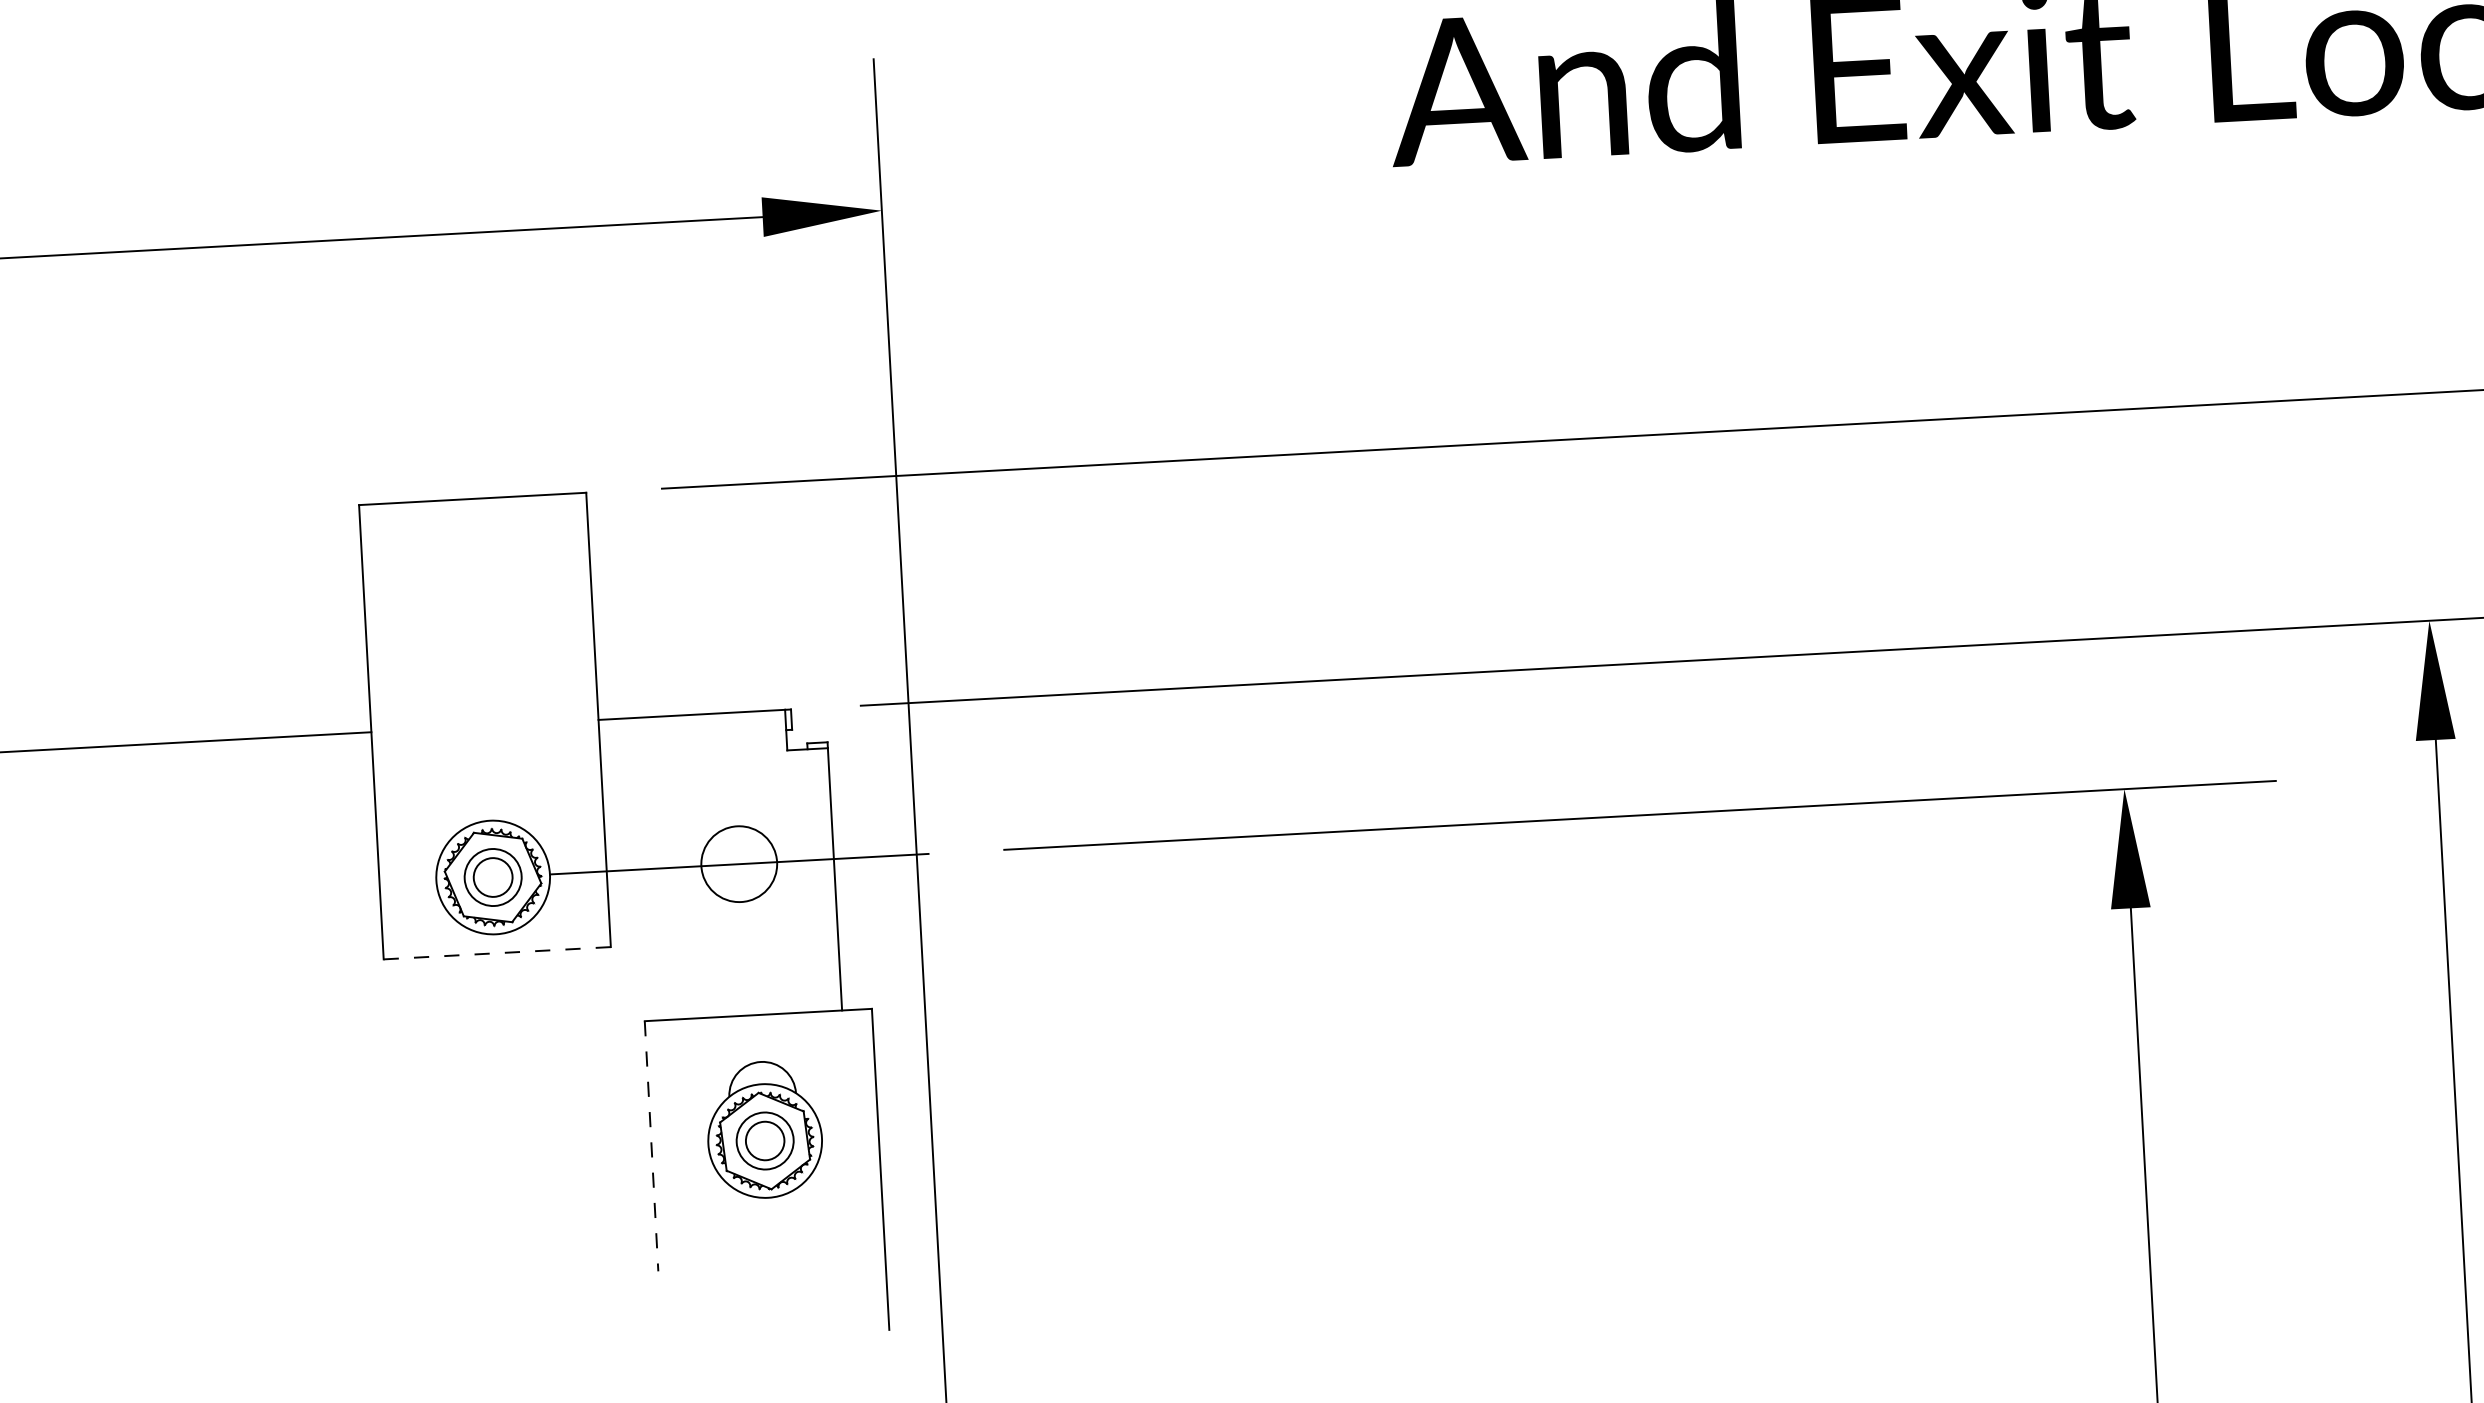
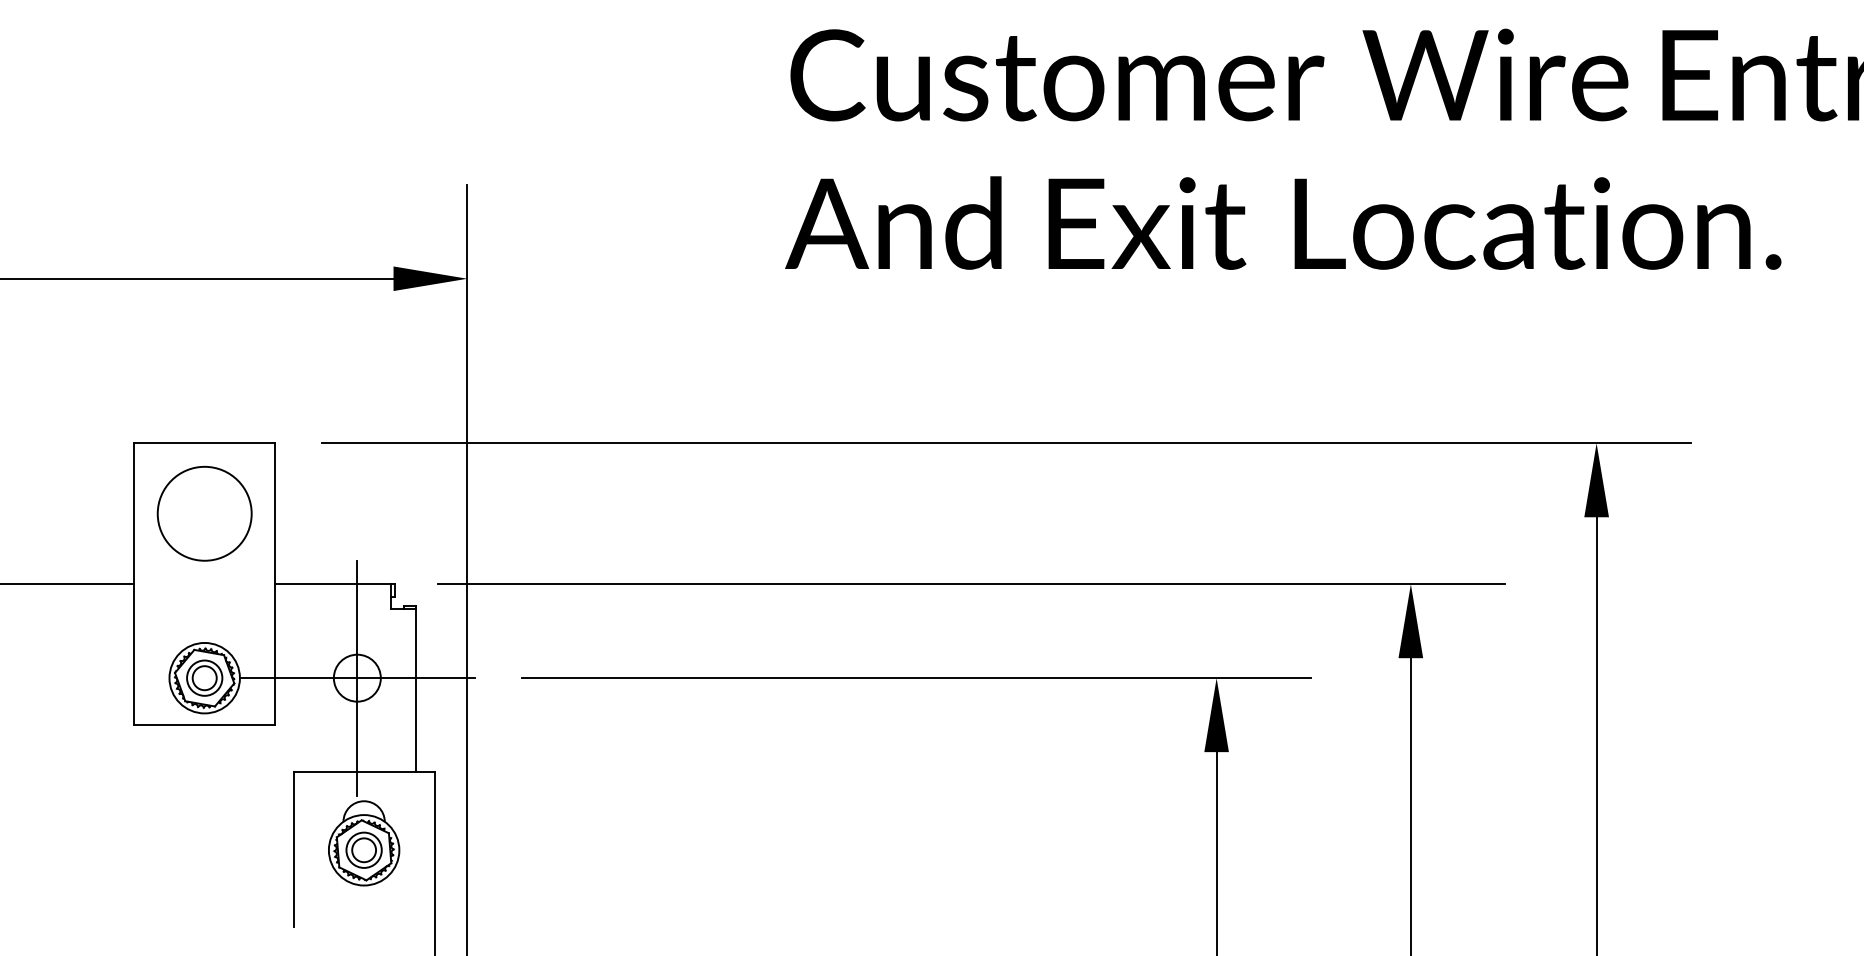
circle: (478, 612) -> (204, 513), added
line: (739, 863) -> (357, 677), added
line: (496, 953) -> (204, 725), dashed -> solid
line: (651, 1145) -> (293, 849), dashed -> solid

